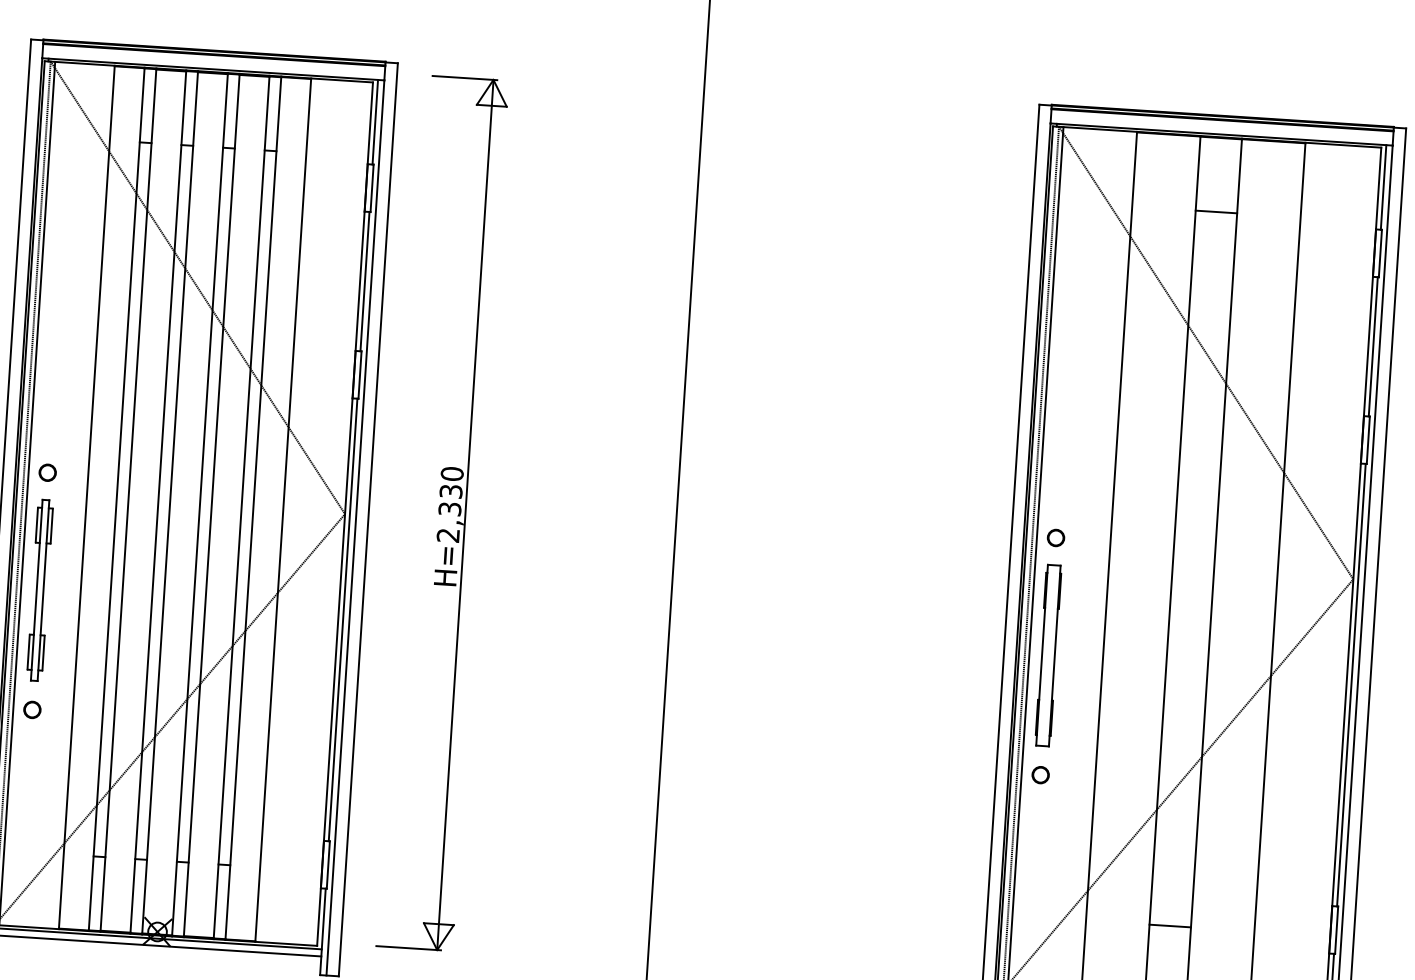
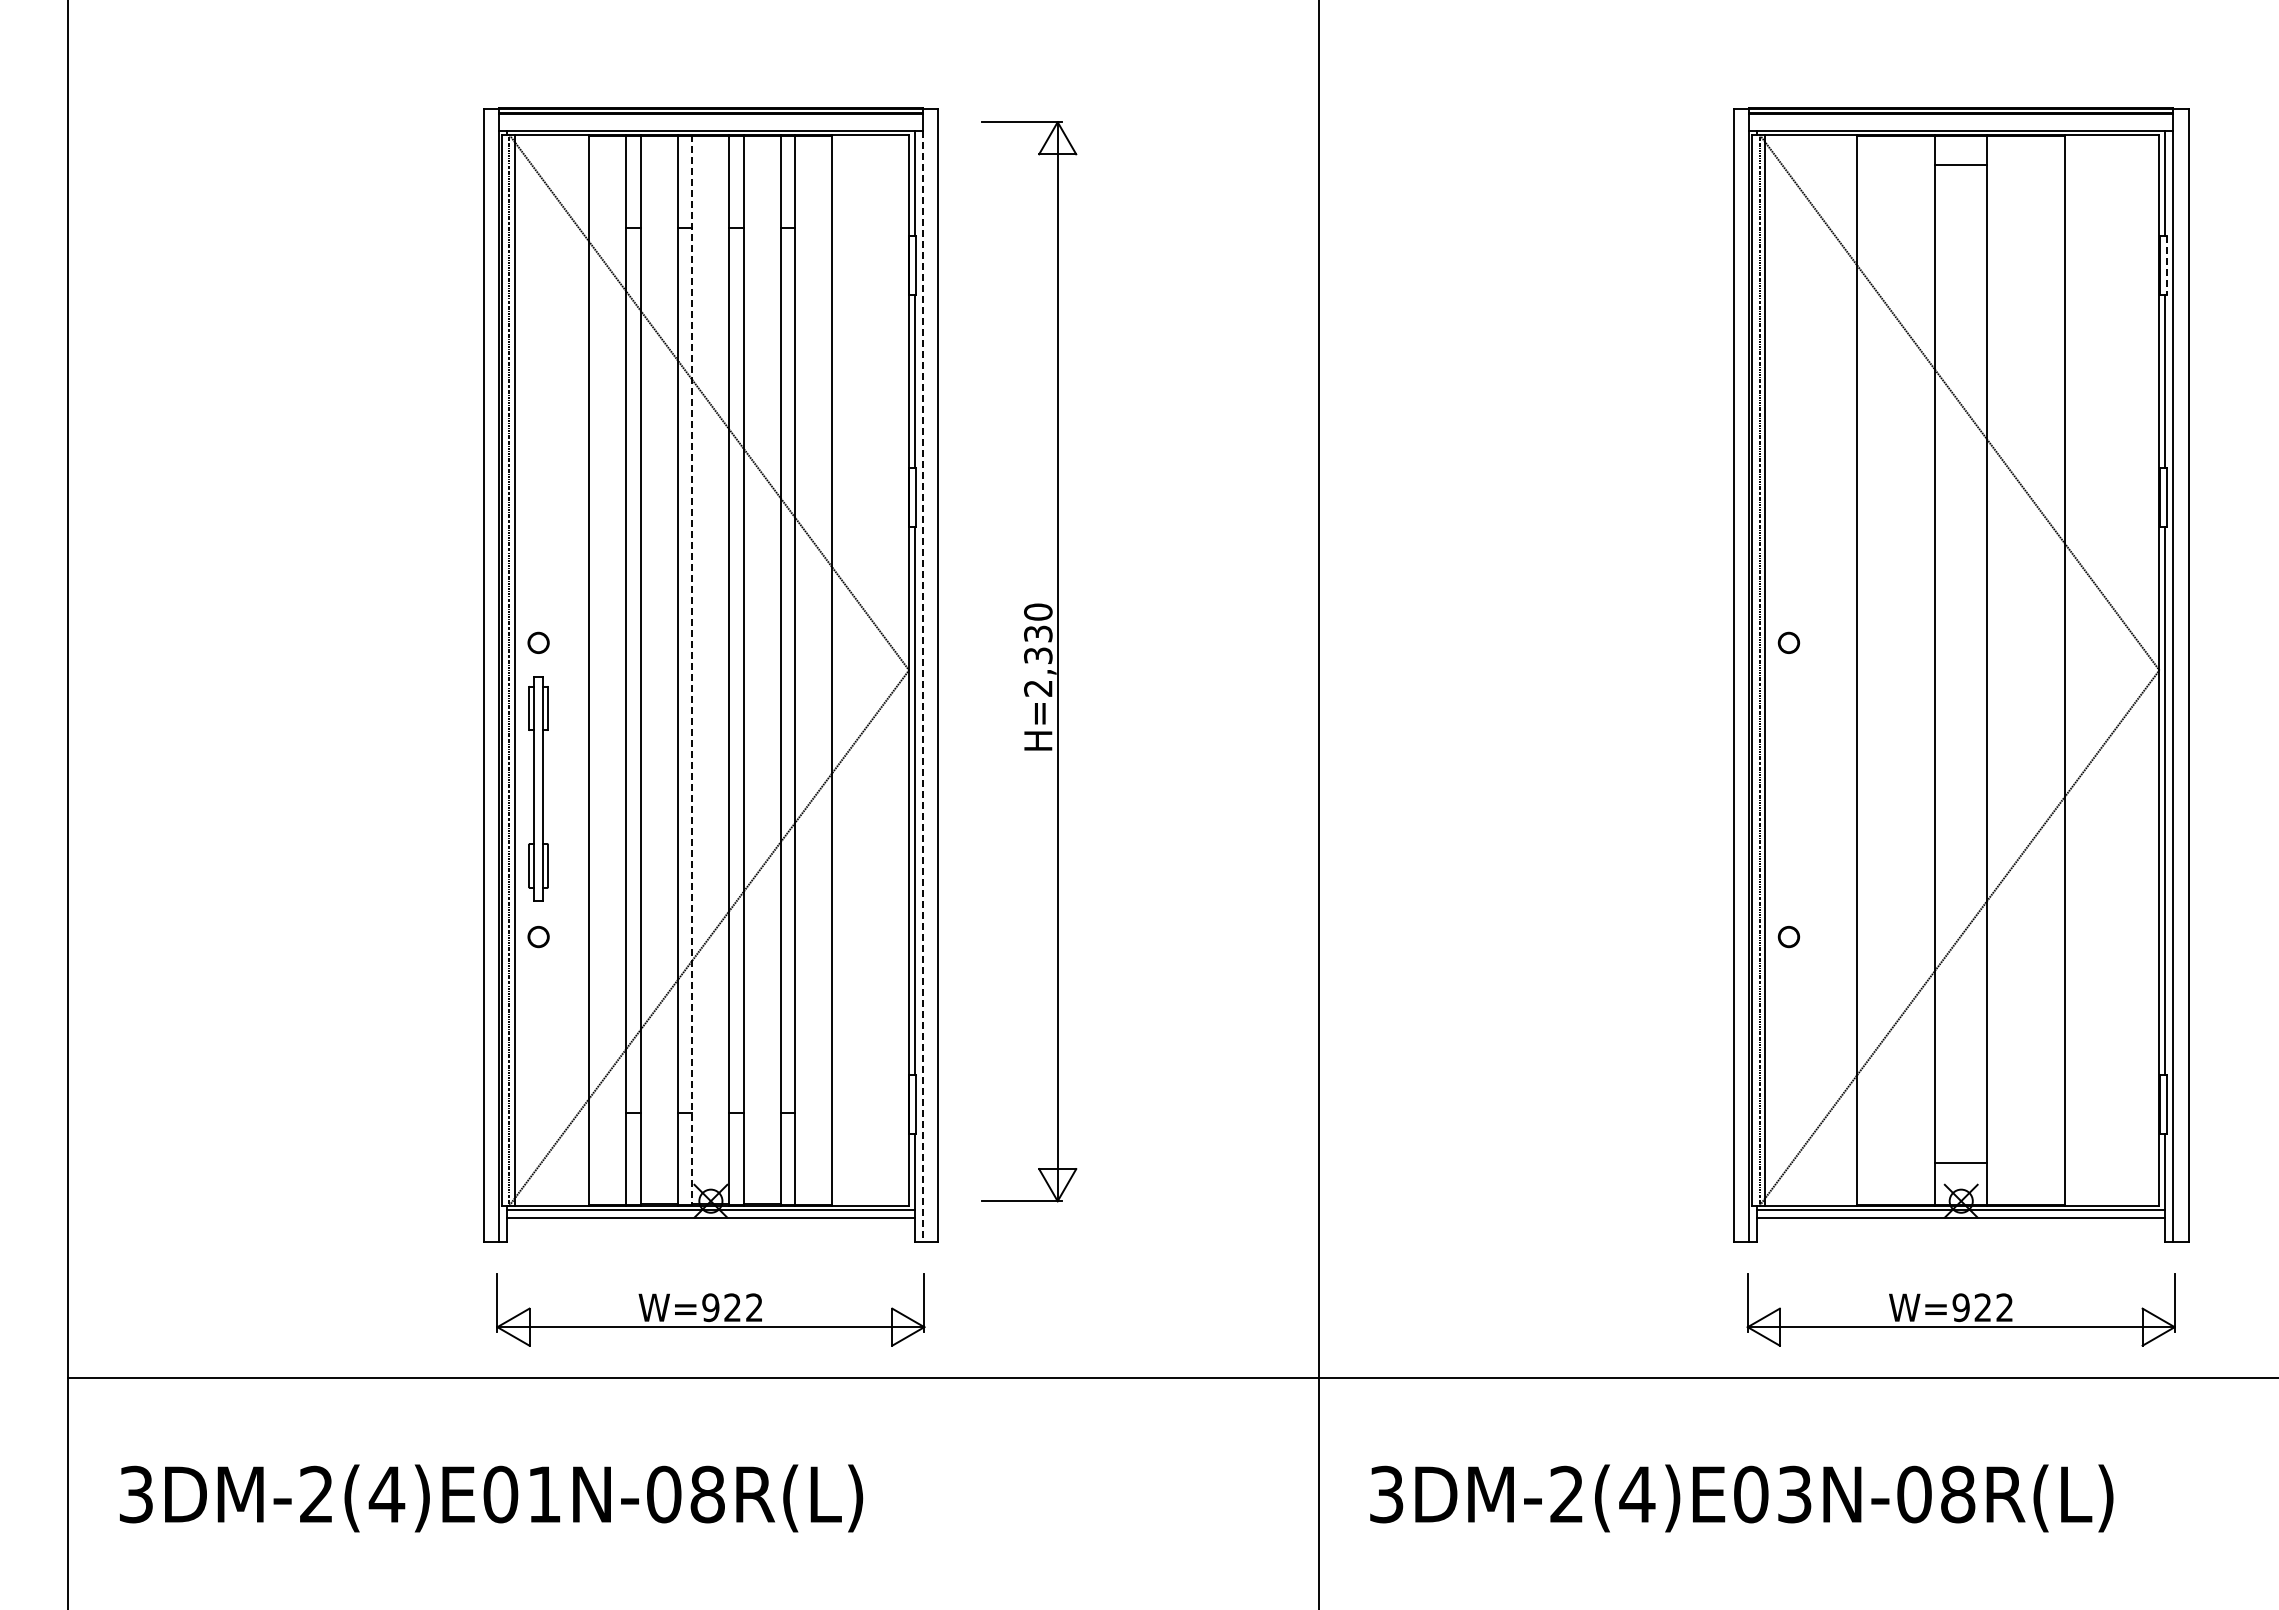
line: (1216, 211) -> (1960, 164), moved
line: (1380, 254) -> (2166, 266), solid -> dashed
line: (170, 503) -> (692, 670), solid -> dashed
line: (355, 527) -> (923, 686), solid -> dashed
part: (1048, 655) -> (1788, 788), removed
line: (1169, 926) -> (1960, 1163), moved

